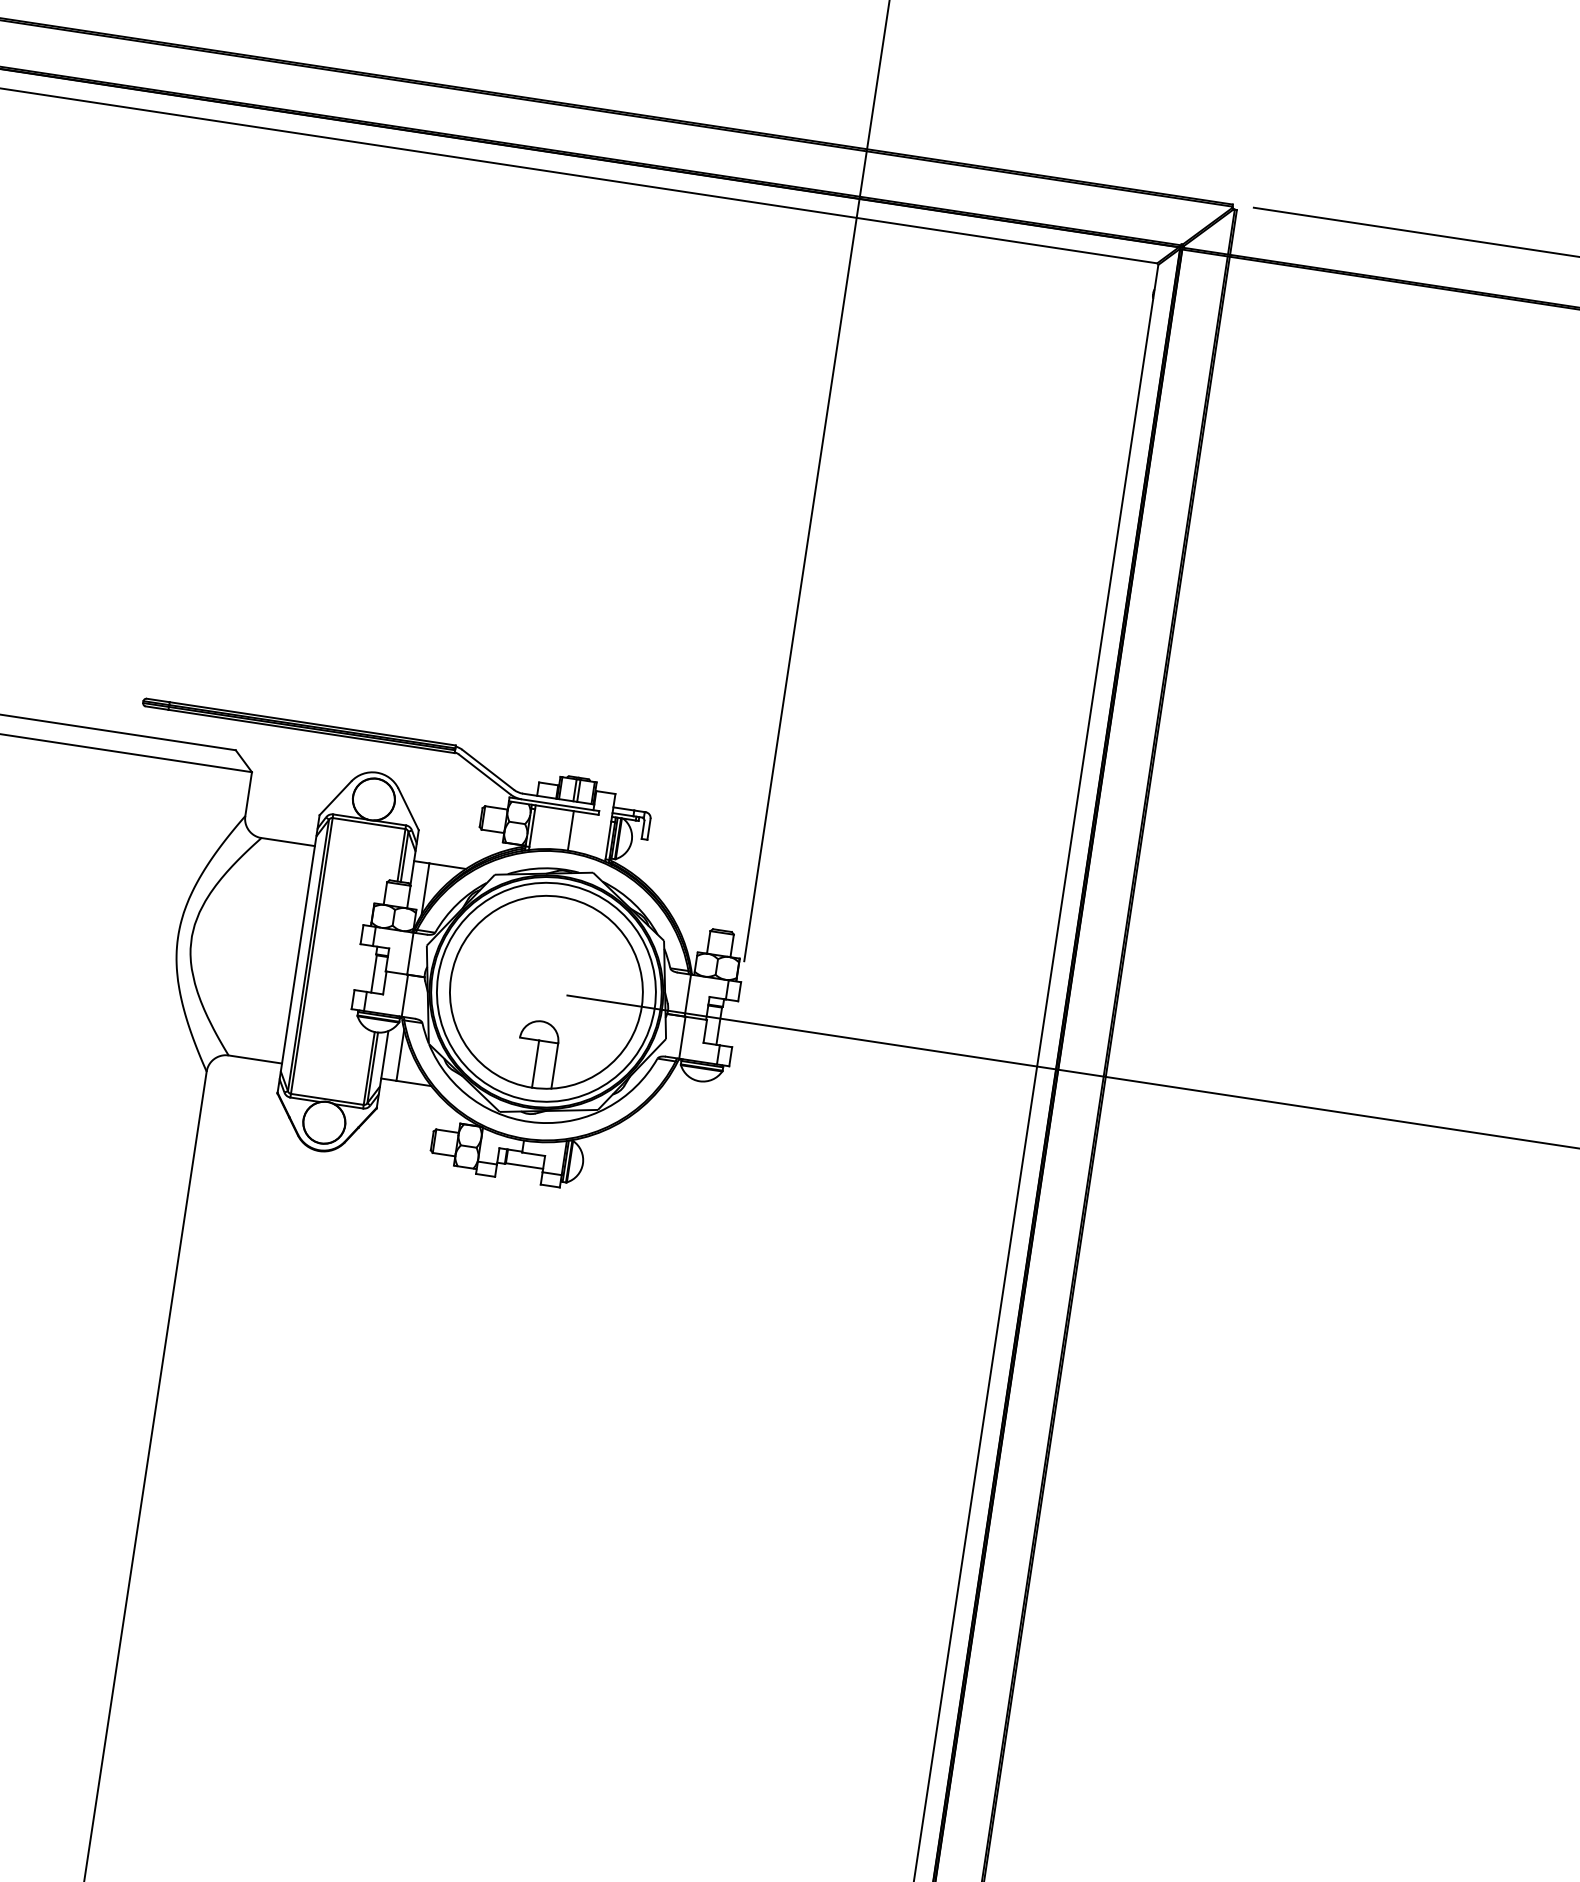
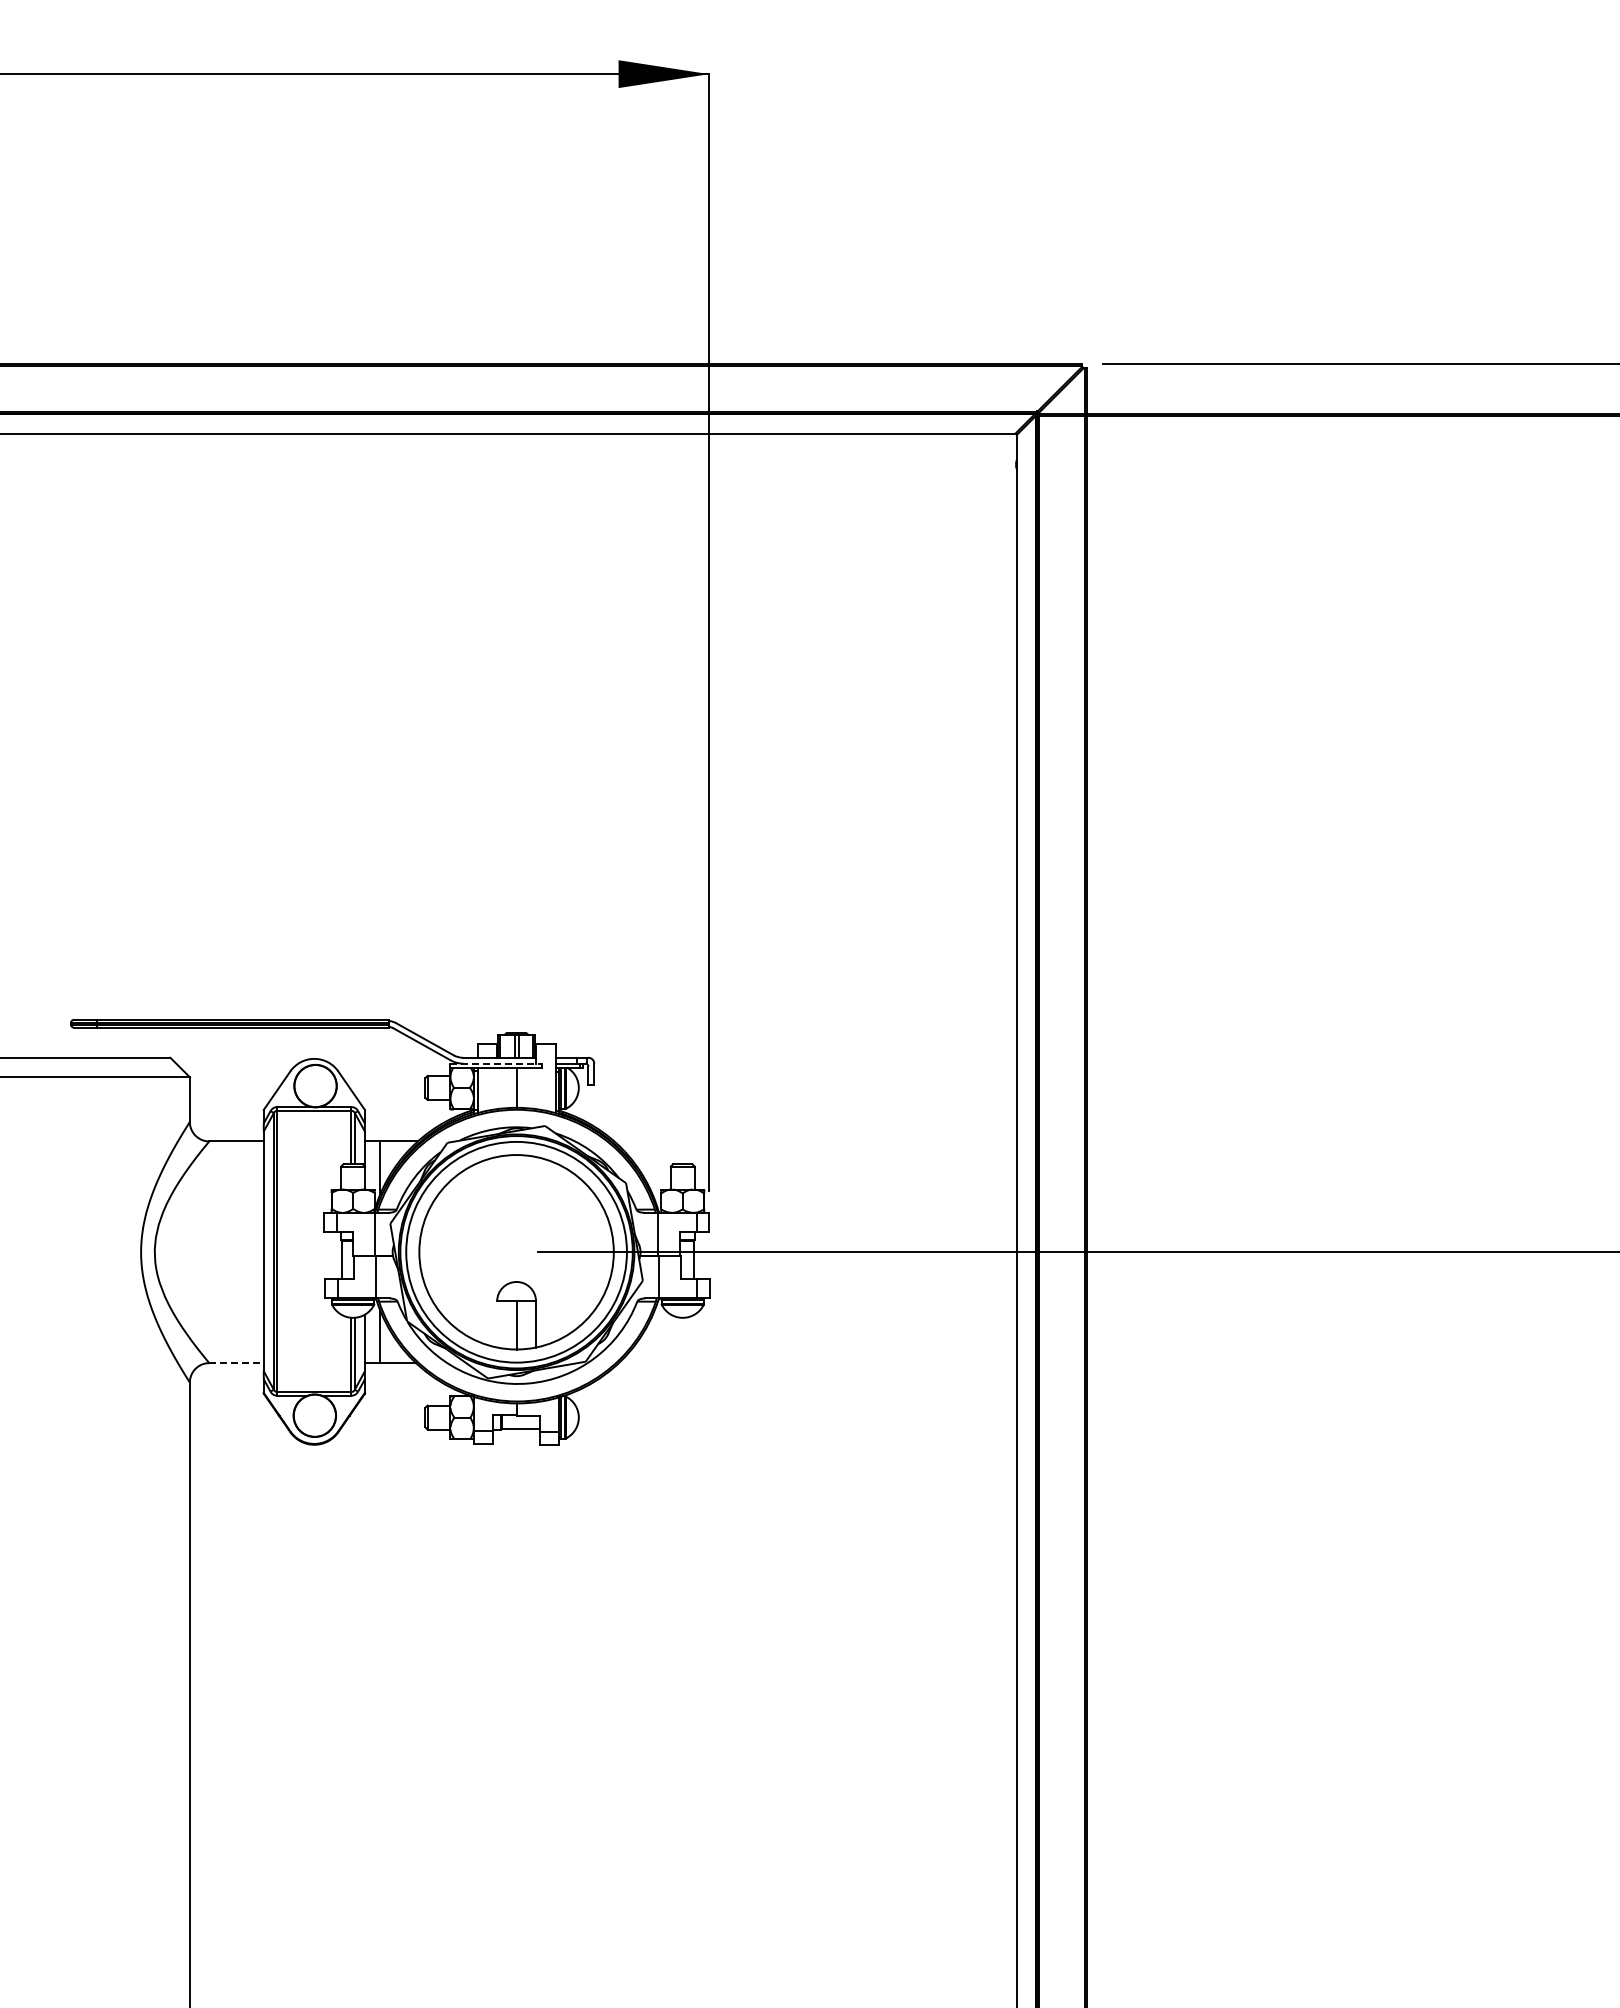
line: (554, 804) -> (496, 1063), solid -> dashed
line: (256, 1060) -> (237, 1363), solid -> dashed

